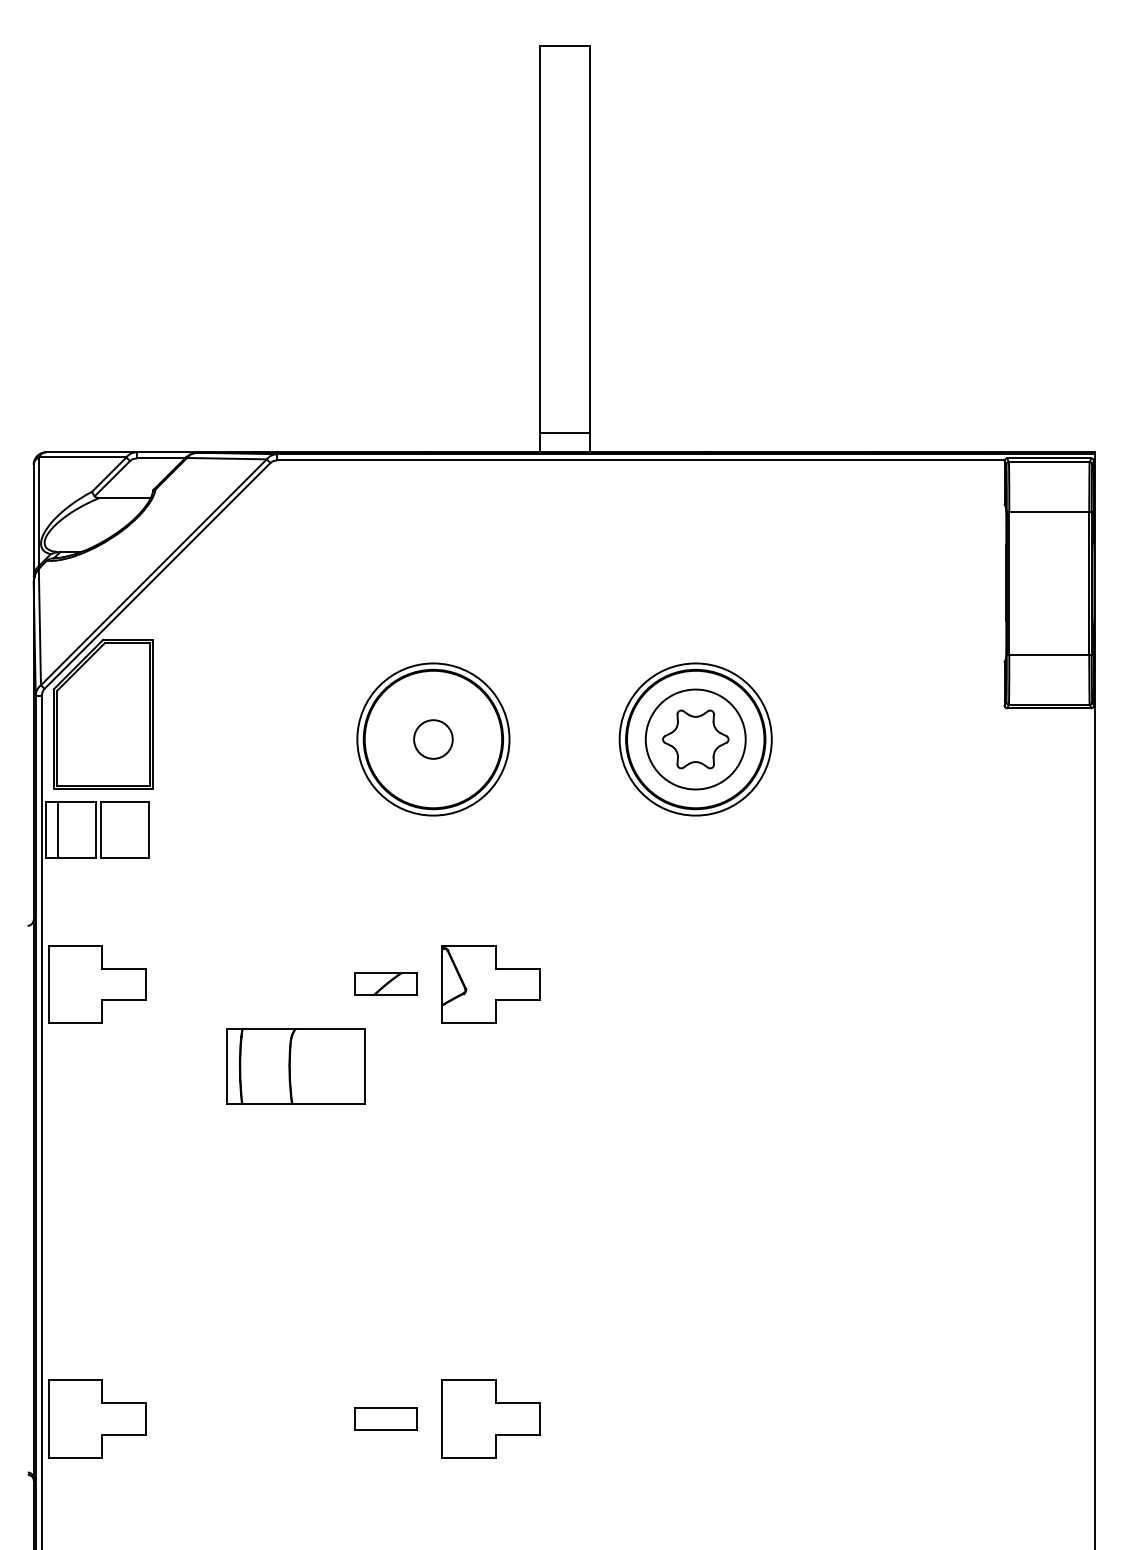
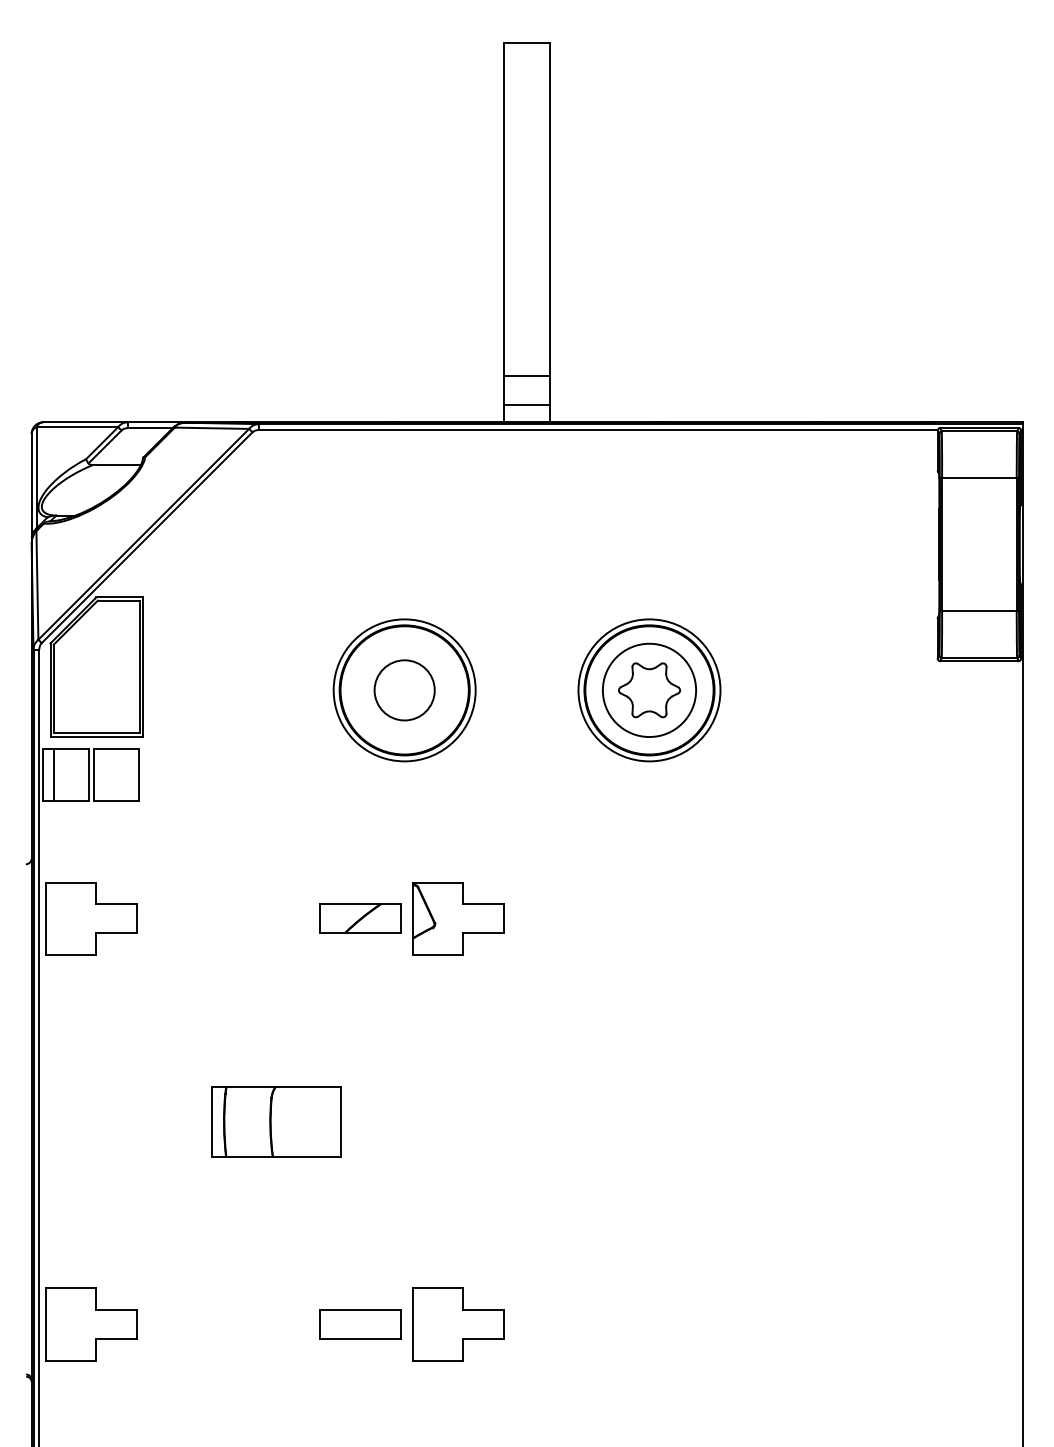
line: (563, 402) -> (526, 375), added
circle: (433, 739) -> (404, 690), size x1.67
part: (386, 983) -> (360, 918), size x1.43
part: (296, 1066) -> (276, 1121), moved
part: (386, 1418) -> (360, 1324), size x1.43

